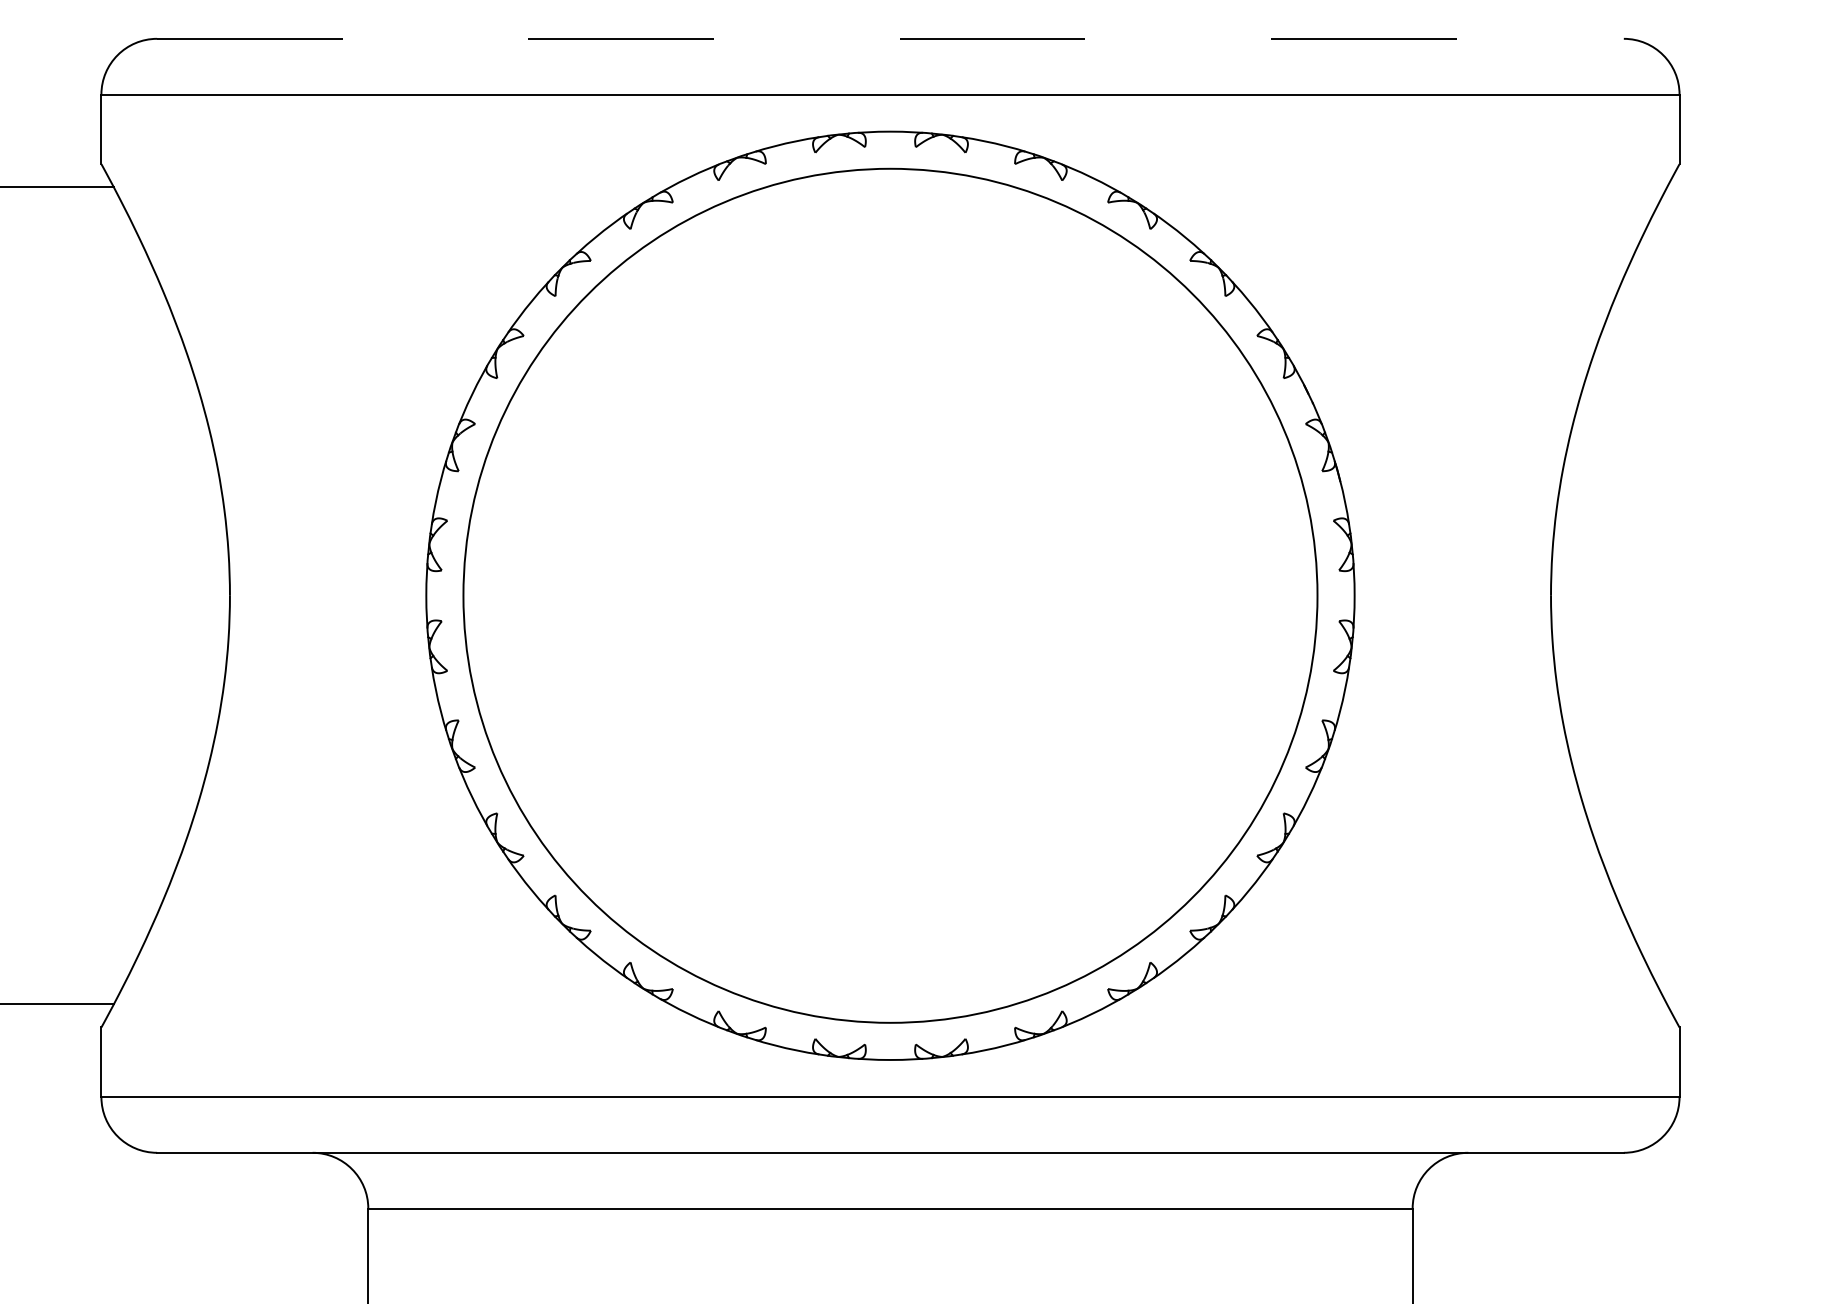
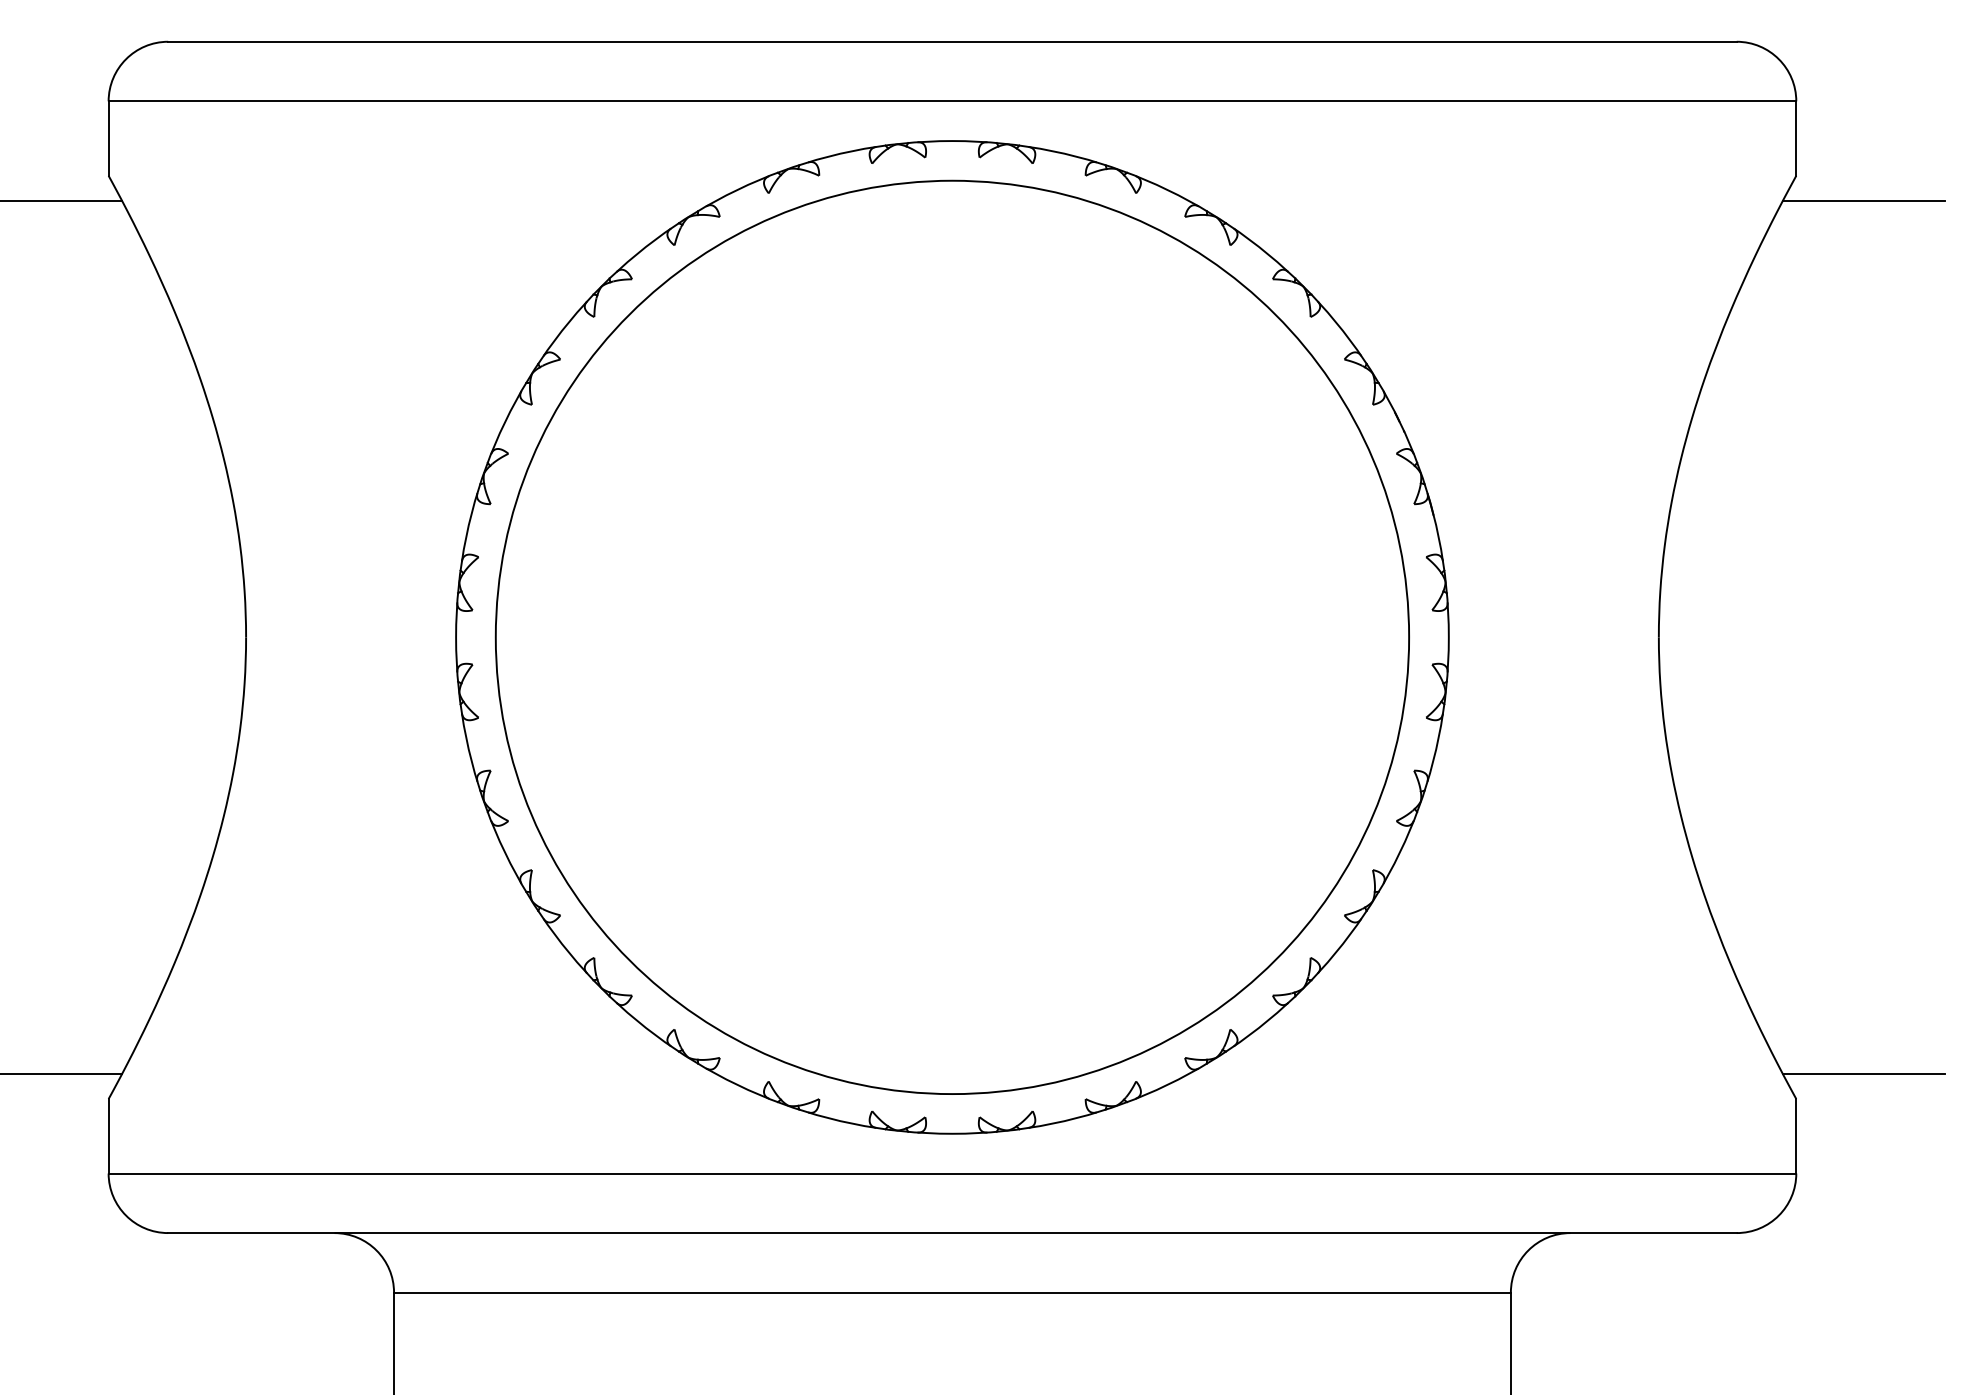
line: (890, 38) -> (952, 41), dashed -> solid
line: (1742, 187) -> (1863, 200), added
line: (1742, 1004) -> (1863, 1074), added

